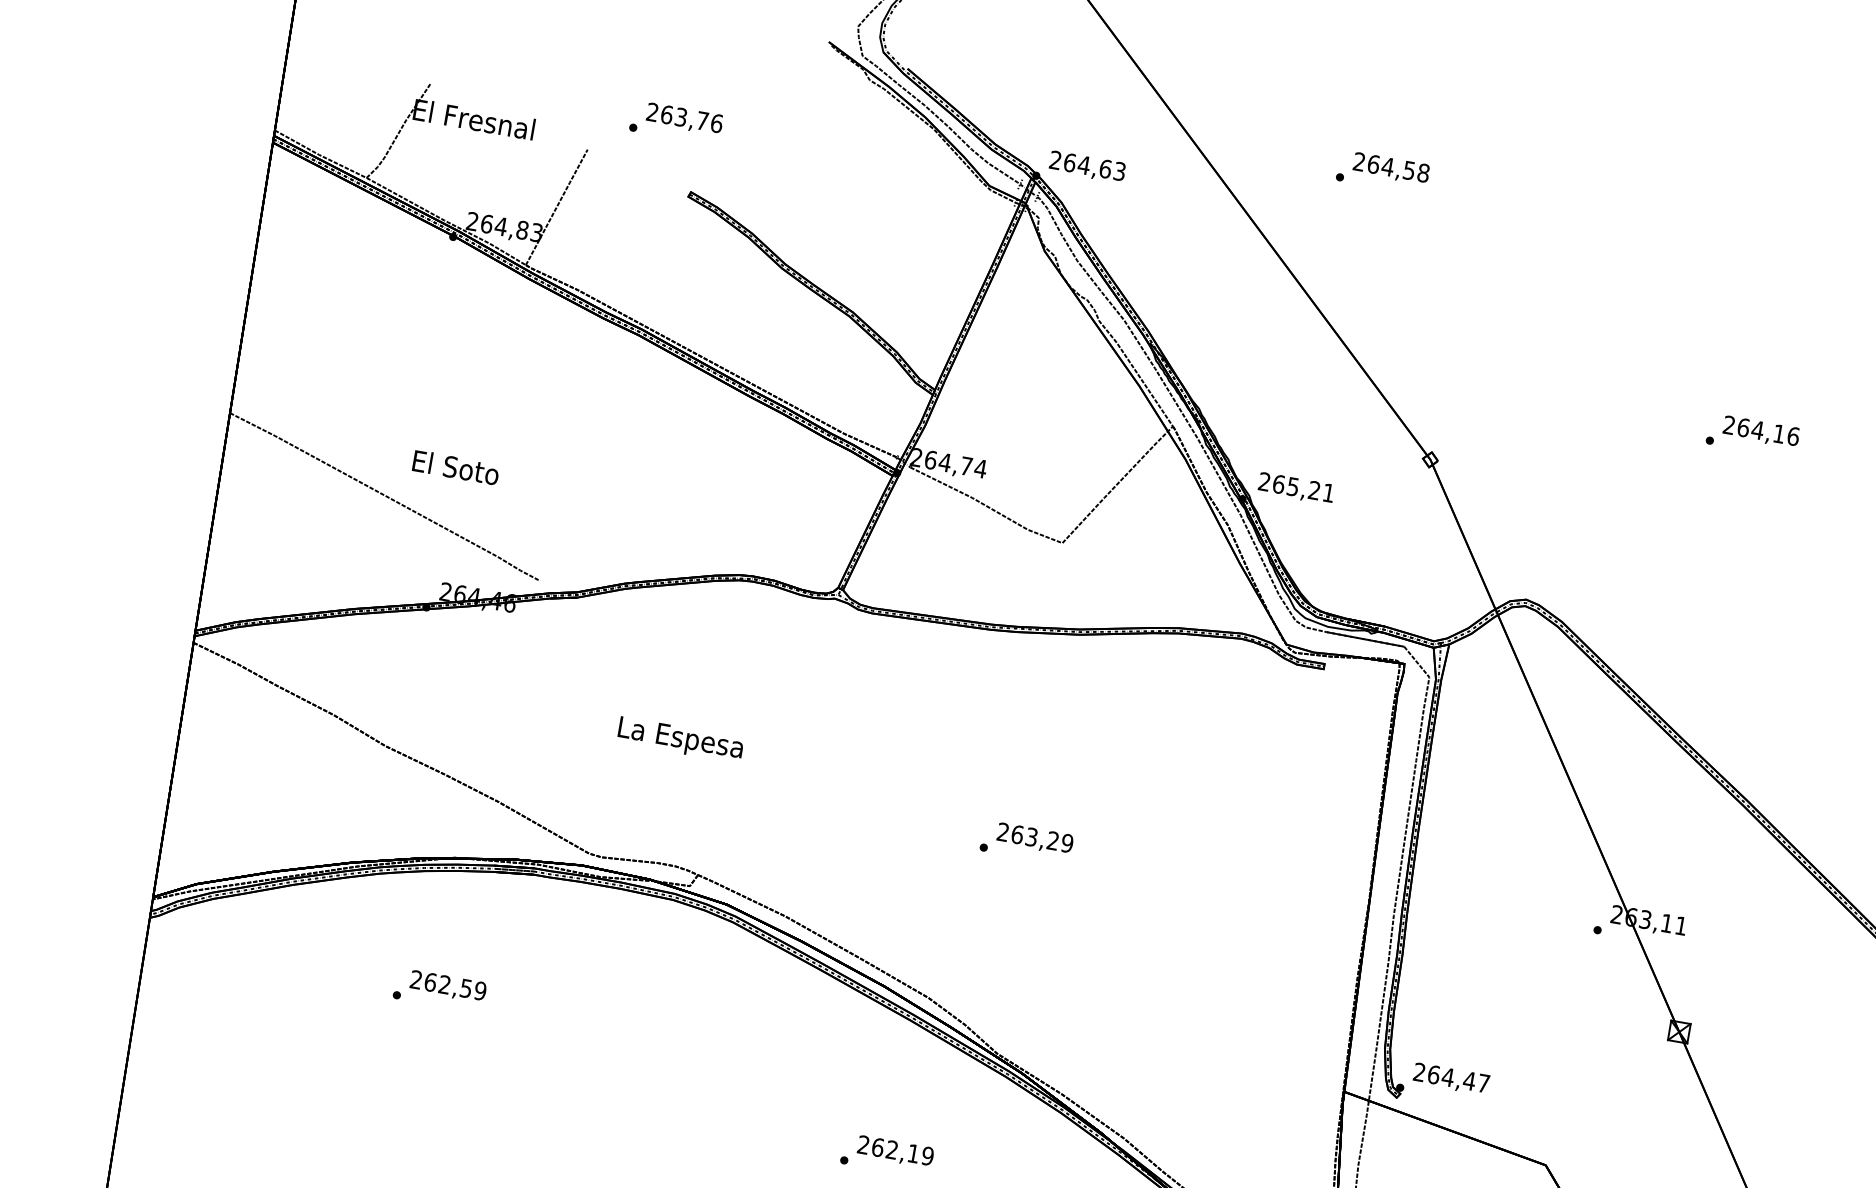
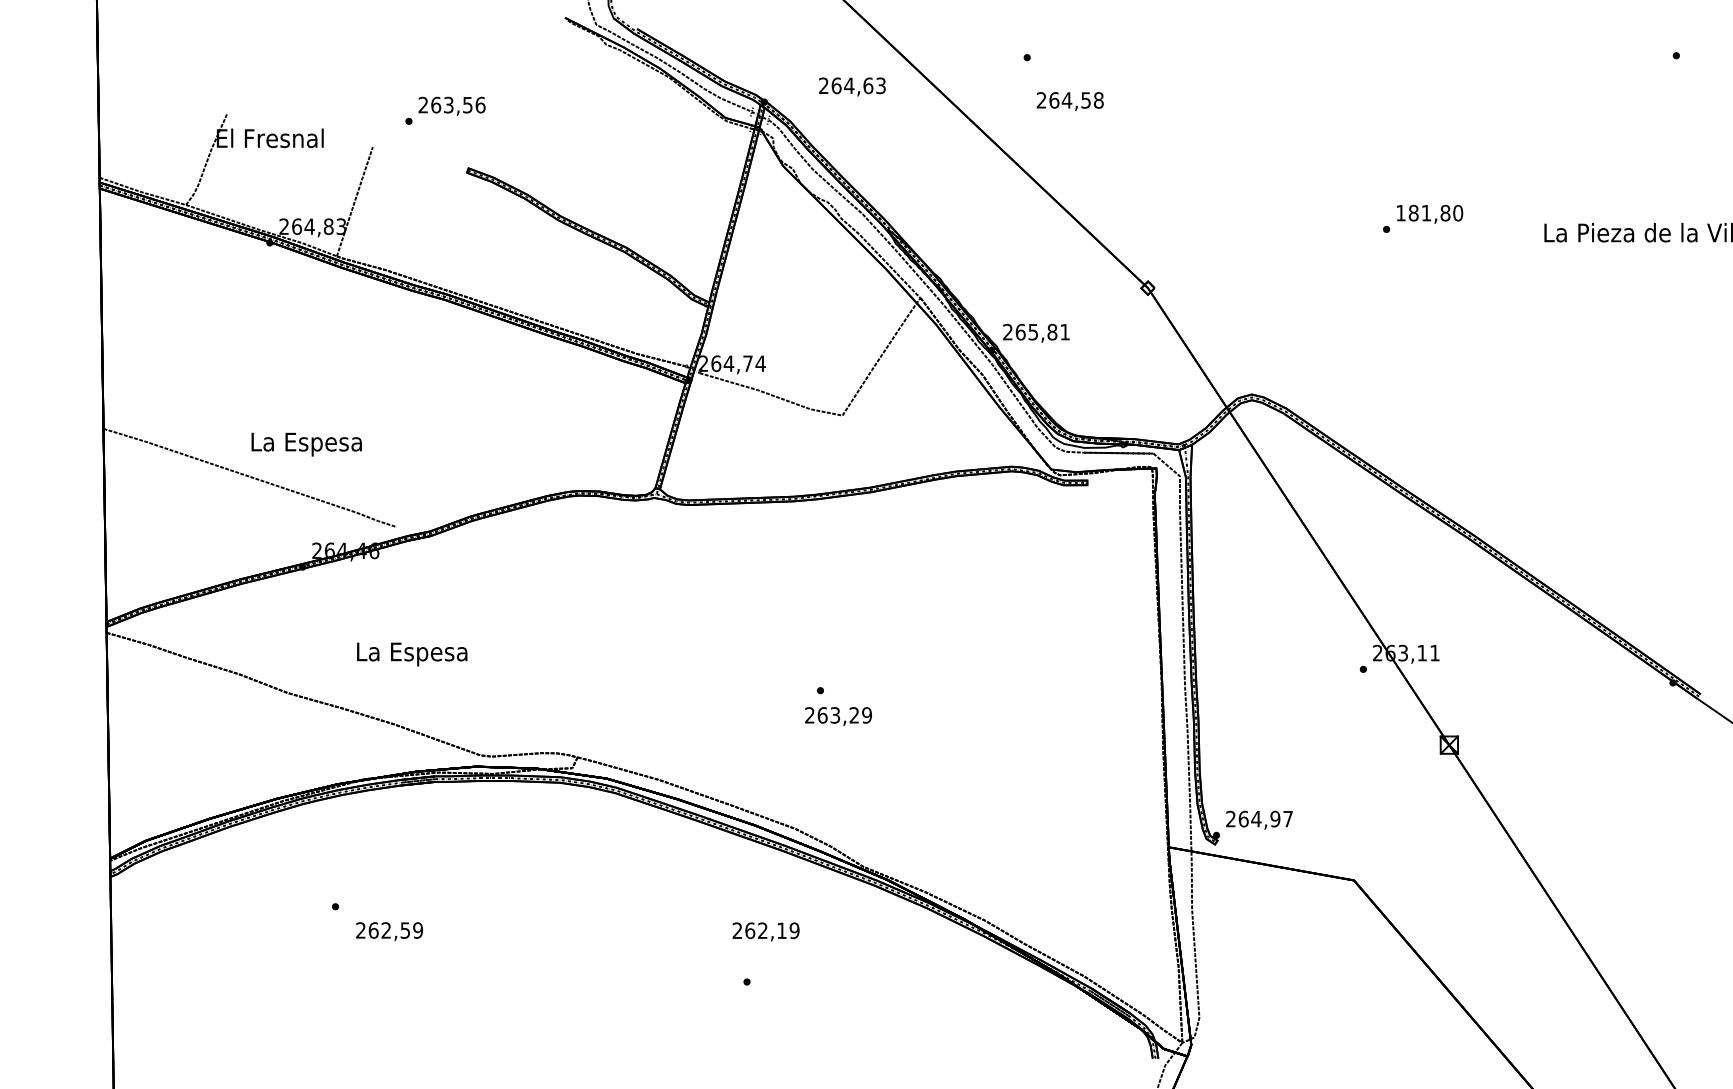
text: (702, 121) -> (467, 105), 263,76 -> 263,56
text: (1087, 166) -> (852, 86), moved
text: (1390, 168) -> (1069, 101), moved
text: (1761, 430) -> (1429, 212), 264,16 -> 181,80
text: (454, 470) -> (306, 444), El Soto -> La Espesa
text: (1314, 490) -> (1052, 332), 265,21 -> 265,81
text: (680, 740) -> (412, 654), moved
text: (1035, 839) -> (838, 716), moved
text: (448, 986) -> (389, 931), moved
text: (1469, 1080) -> (1275, 818), 264,47 -> 264,97
text: (894, 1151) -> (765, 931), moved

